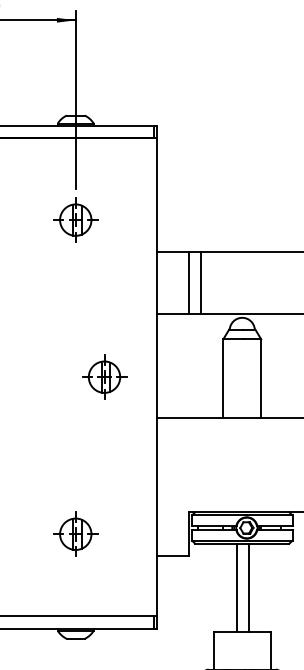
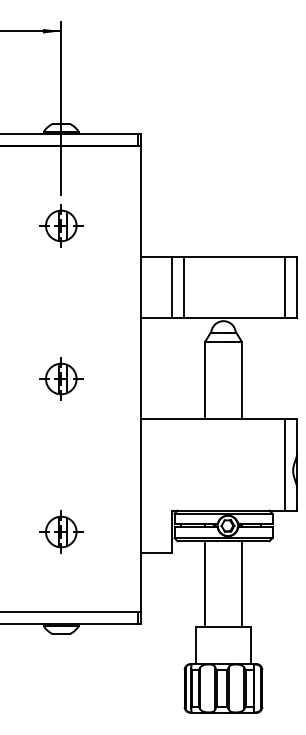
part: (104, 376) -> (61, 378), moved
line: (237, 588) -> (205, 584), moved
line: (248, 588) -> (241, 584), moved

